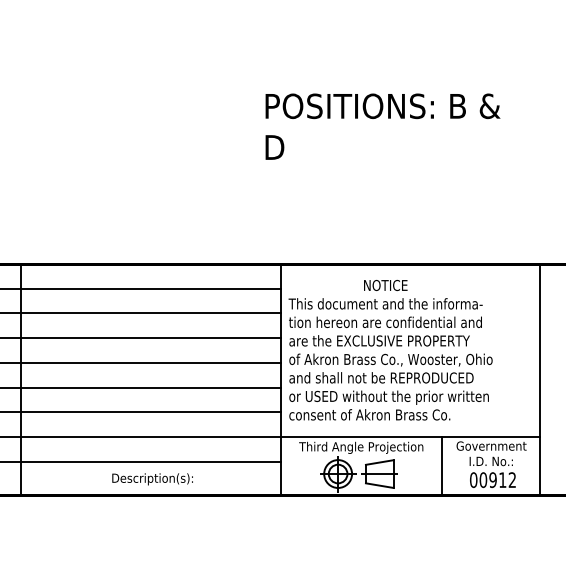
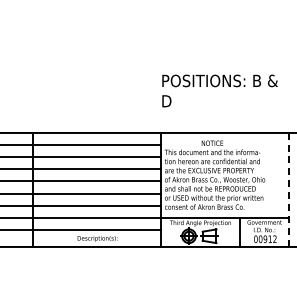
text: (381, 125) -> (219, 90), moved
line: (539, 379) -> (288, 189), solid -> dashed

